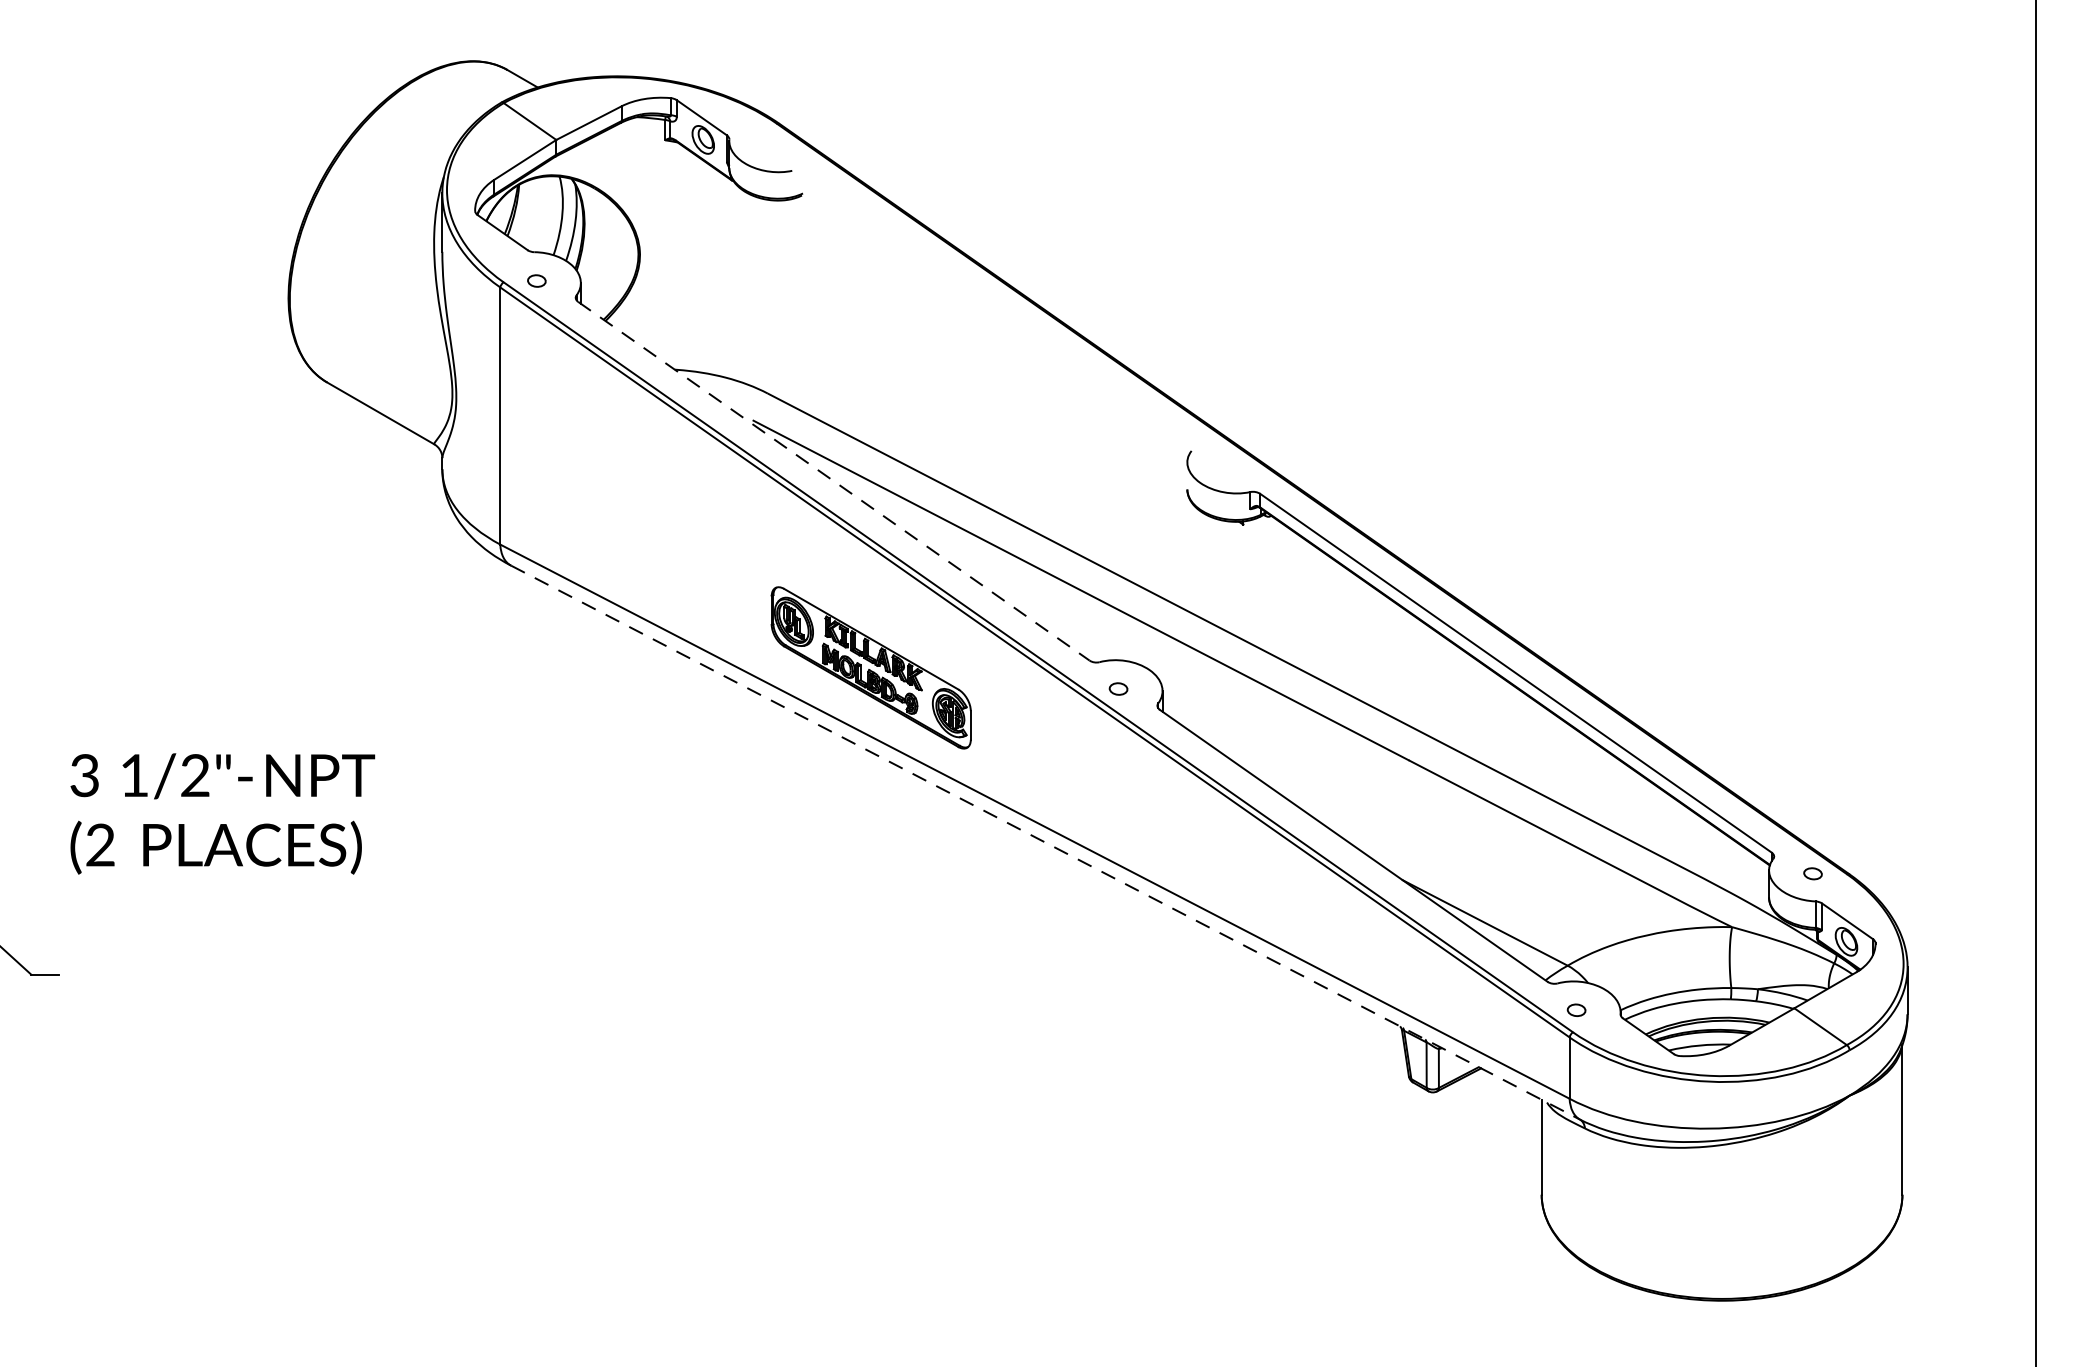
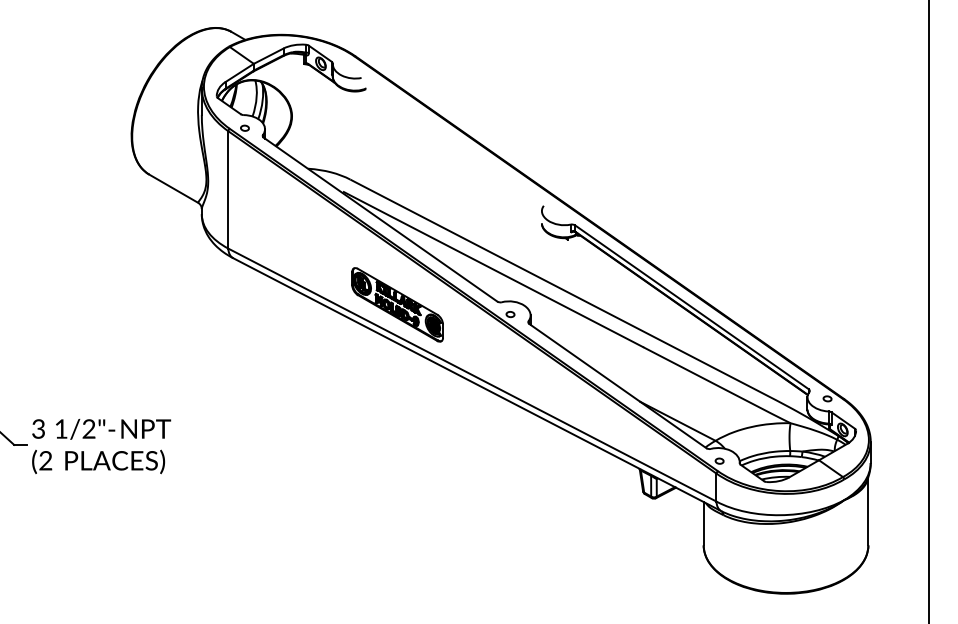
line: (833, 480) -> (380, 219), dashed -> solid
text: (222, 813) -> (101, 446), moved
line: (1044, 842) -> (476, 384), dashed -> solid

